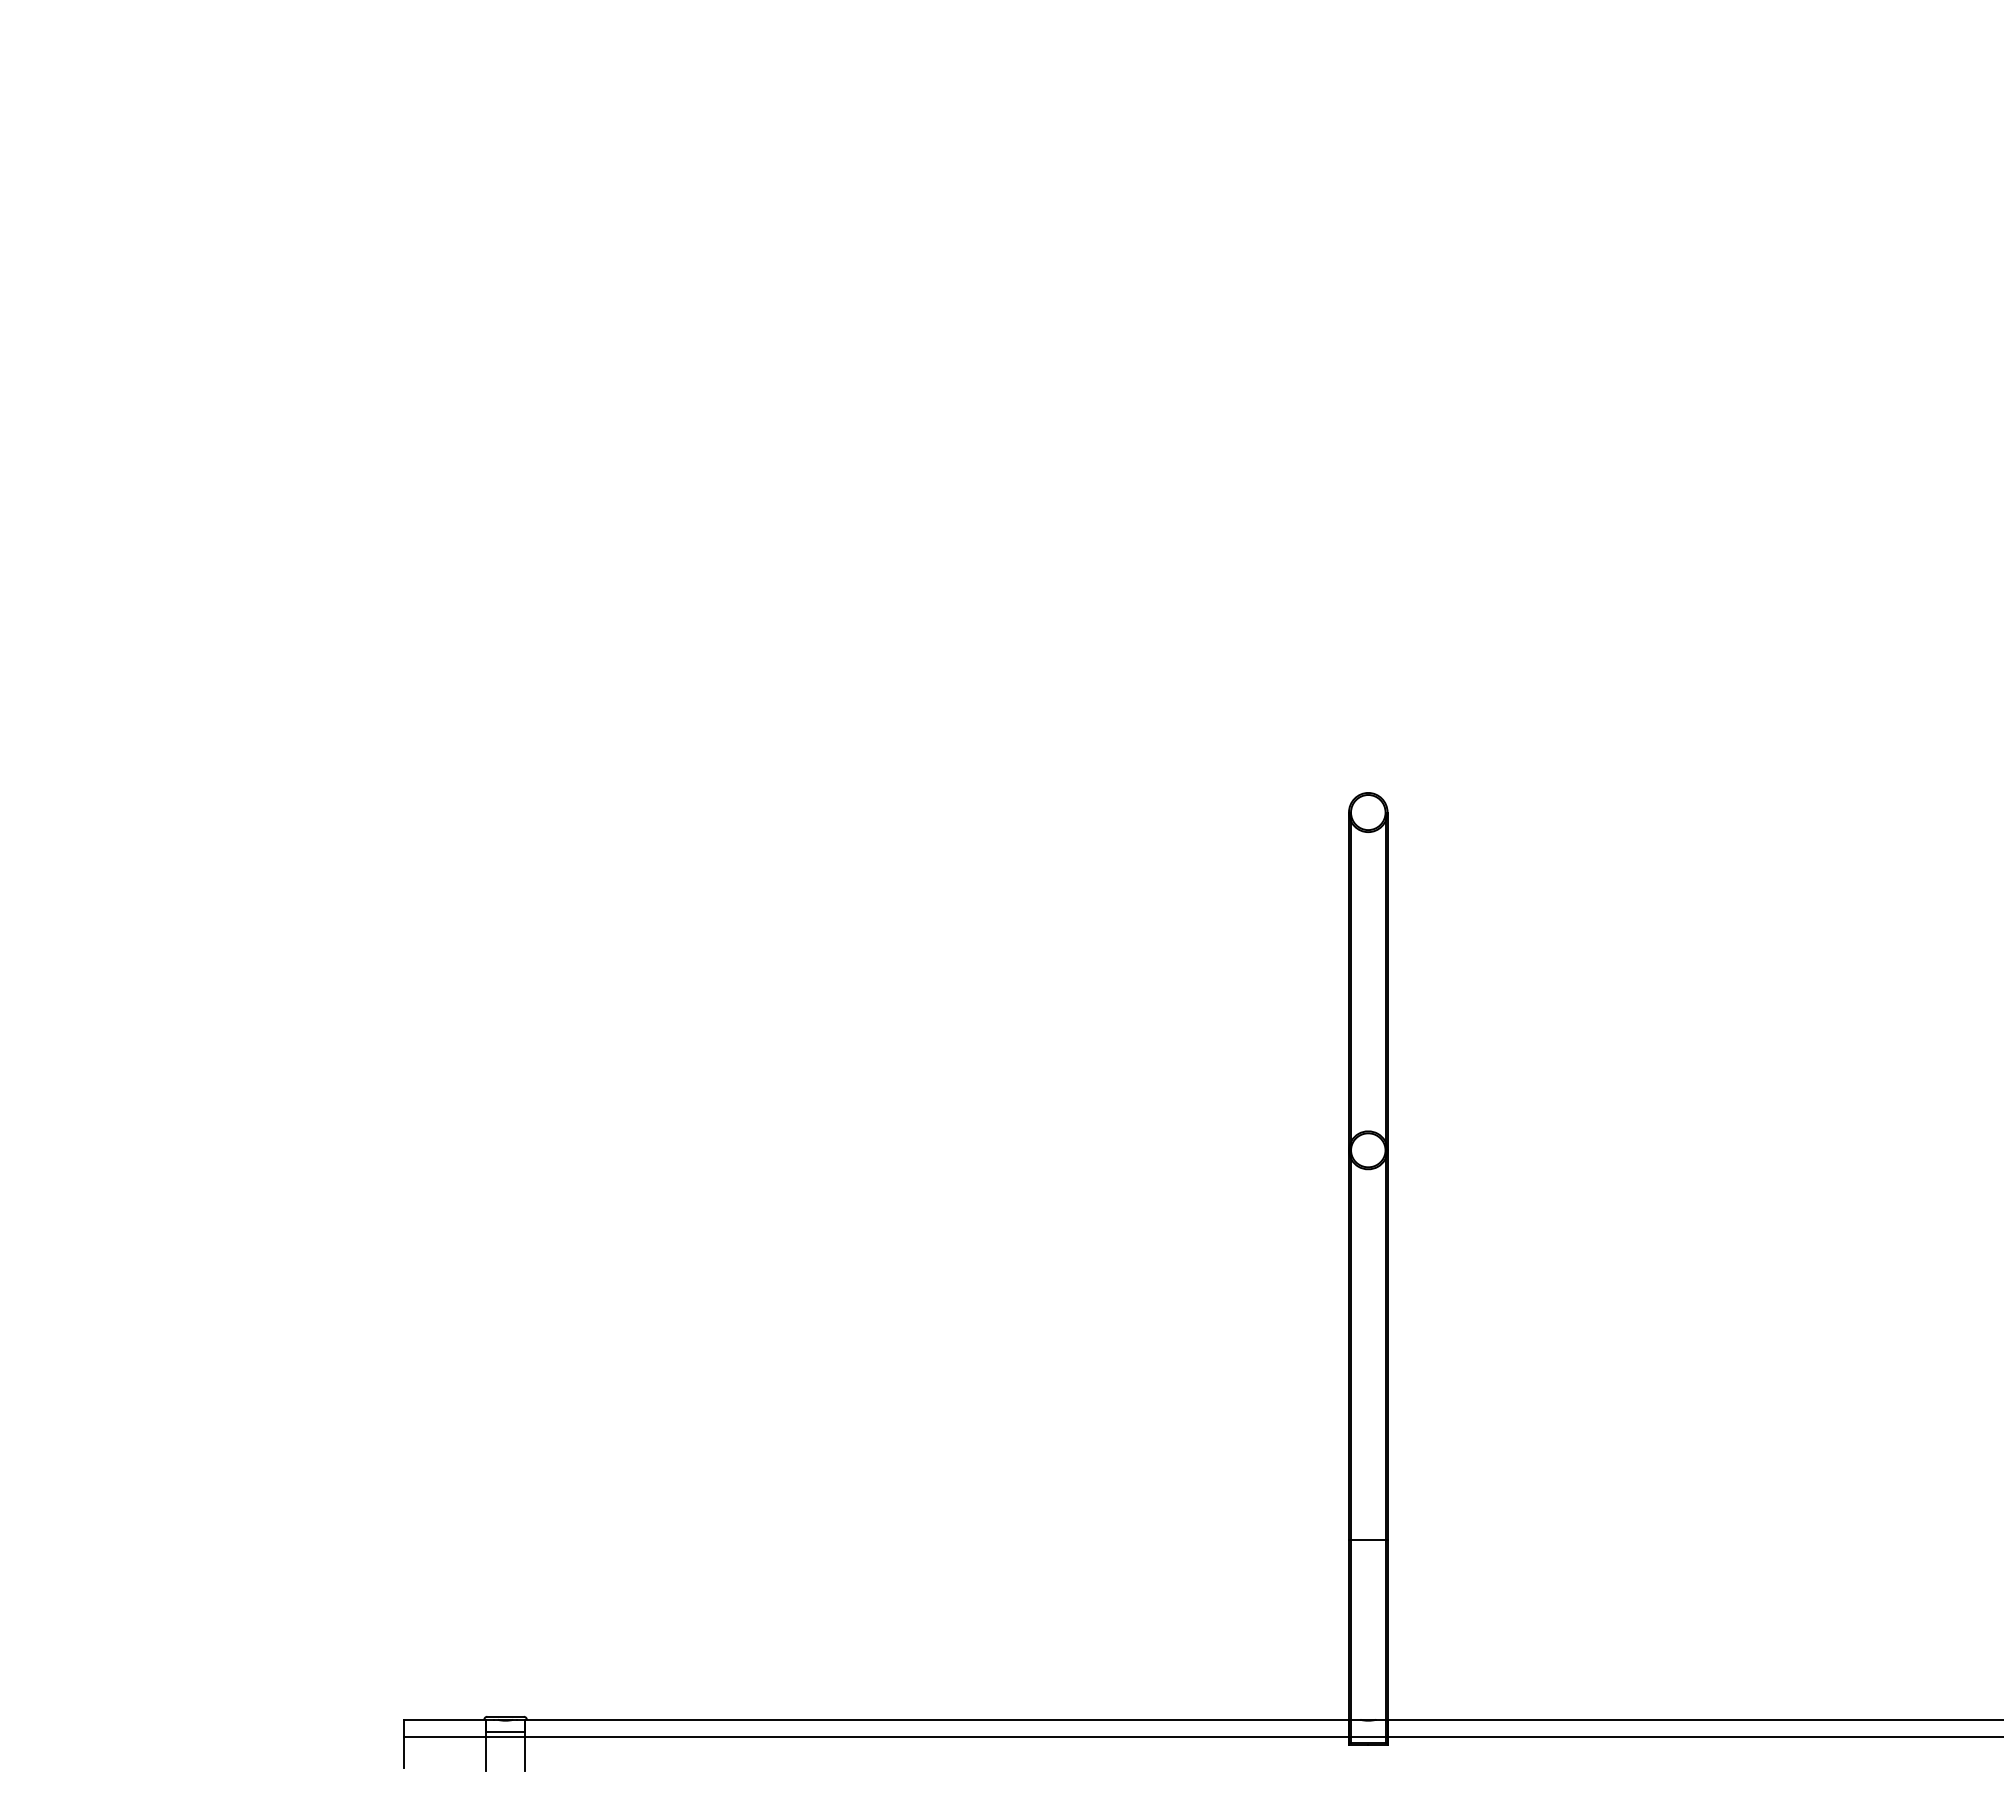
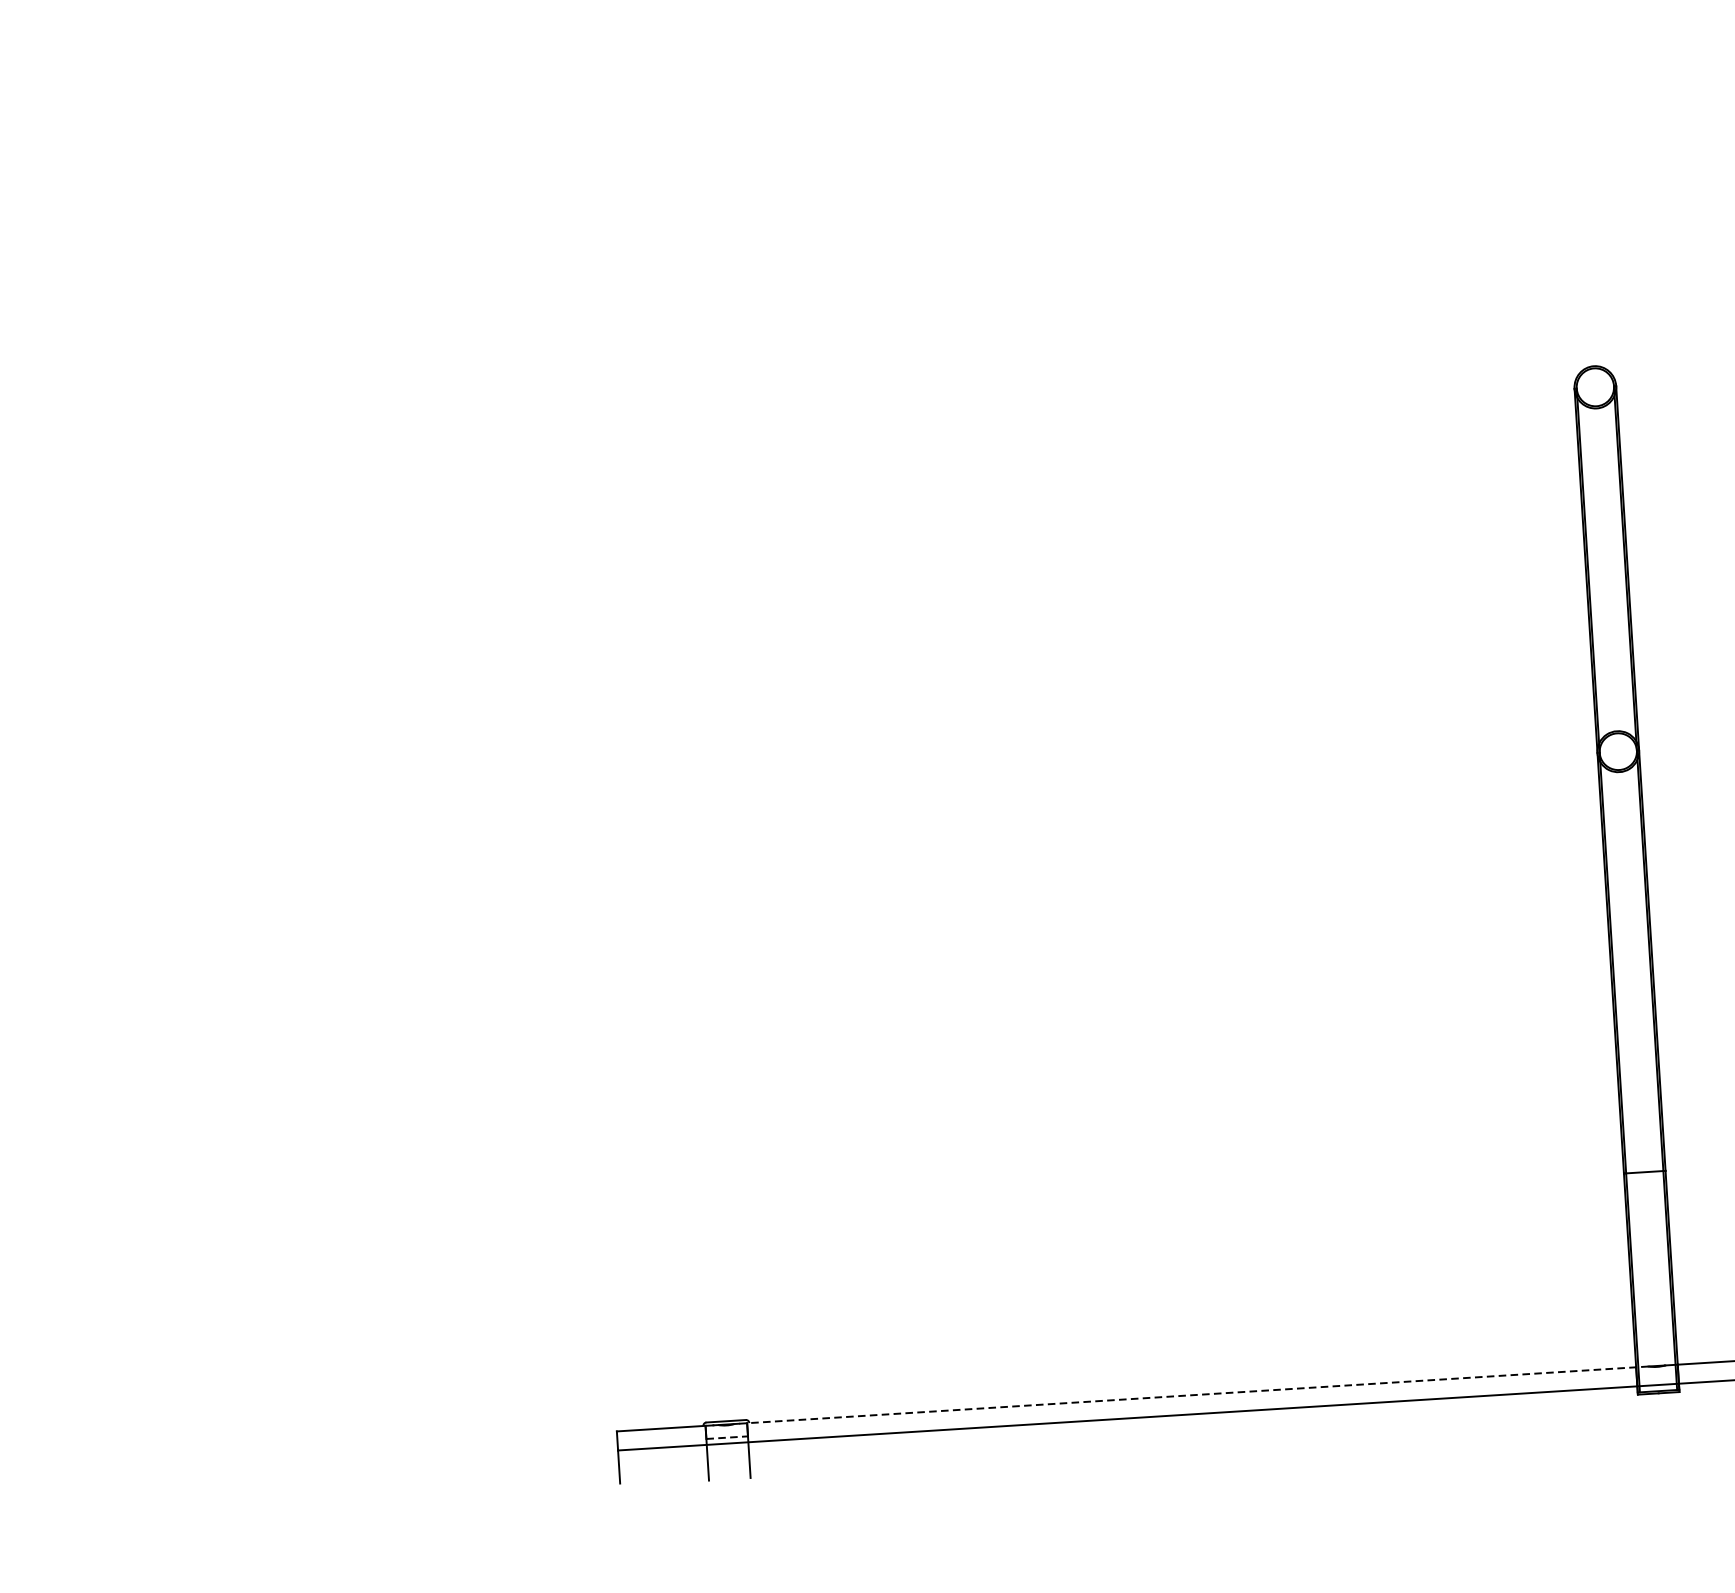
line: (939, 1719) -> (1194, 1394), solid -> dashed
line: (506, 1732) -> (728, 1438), solid -> dashed

